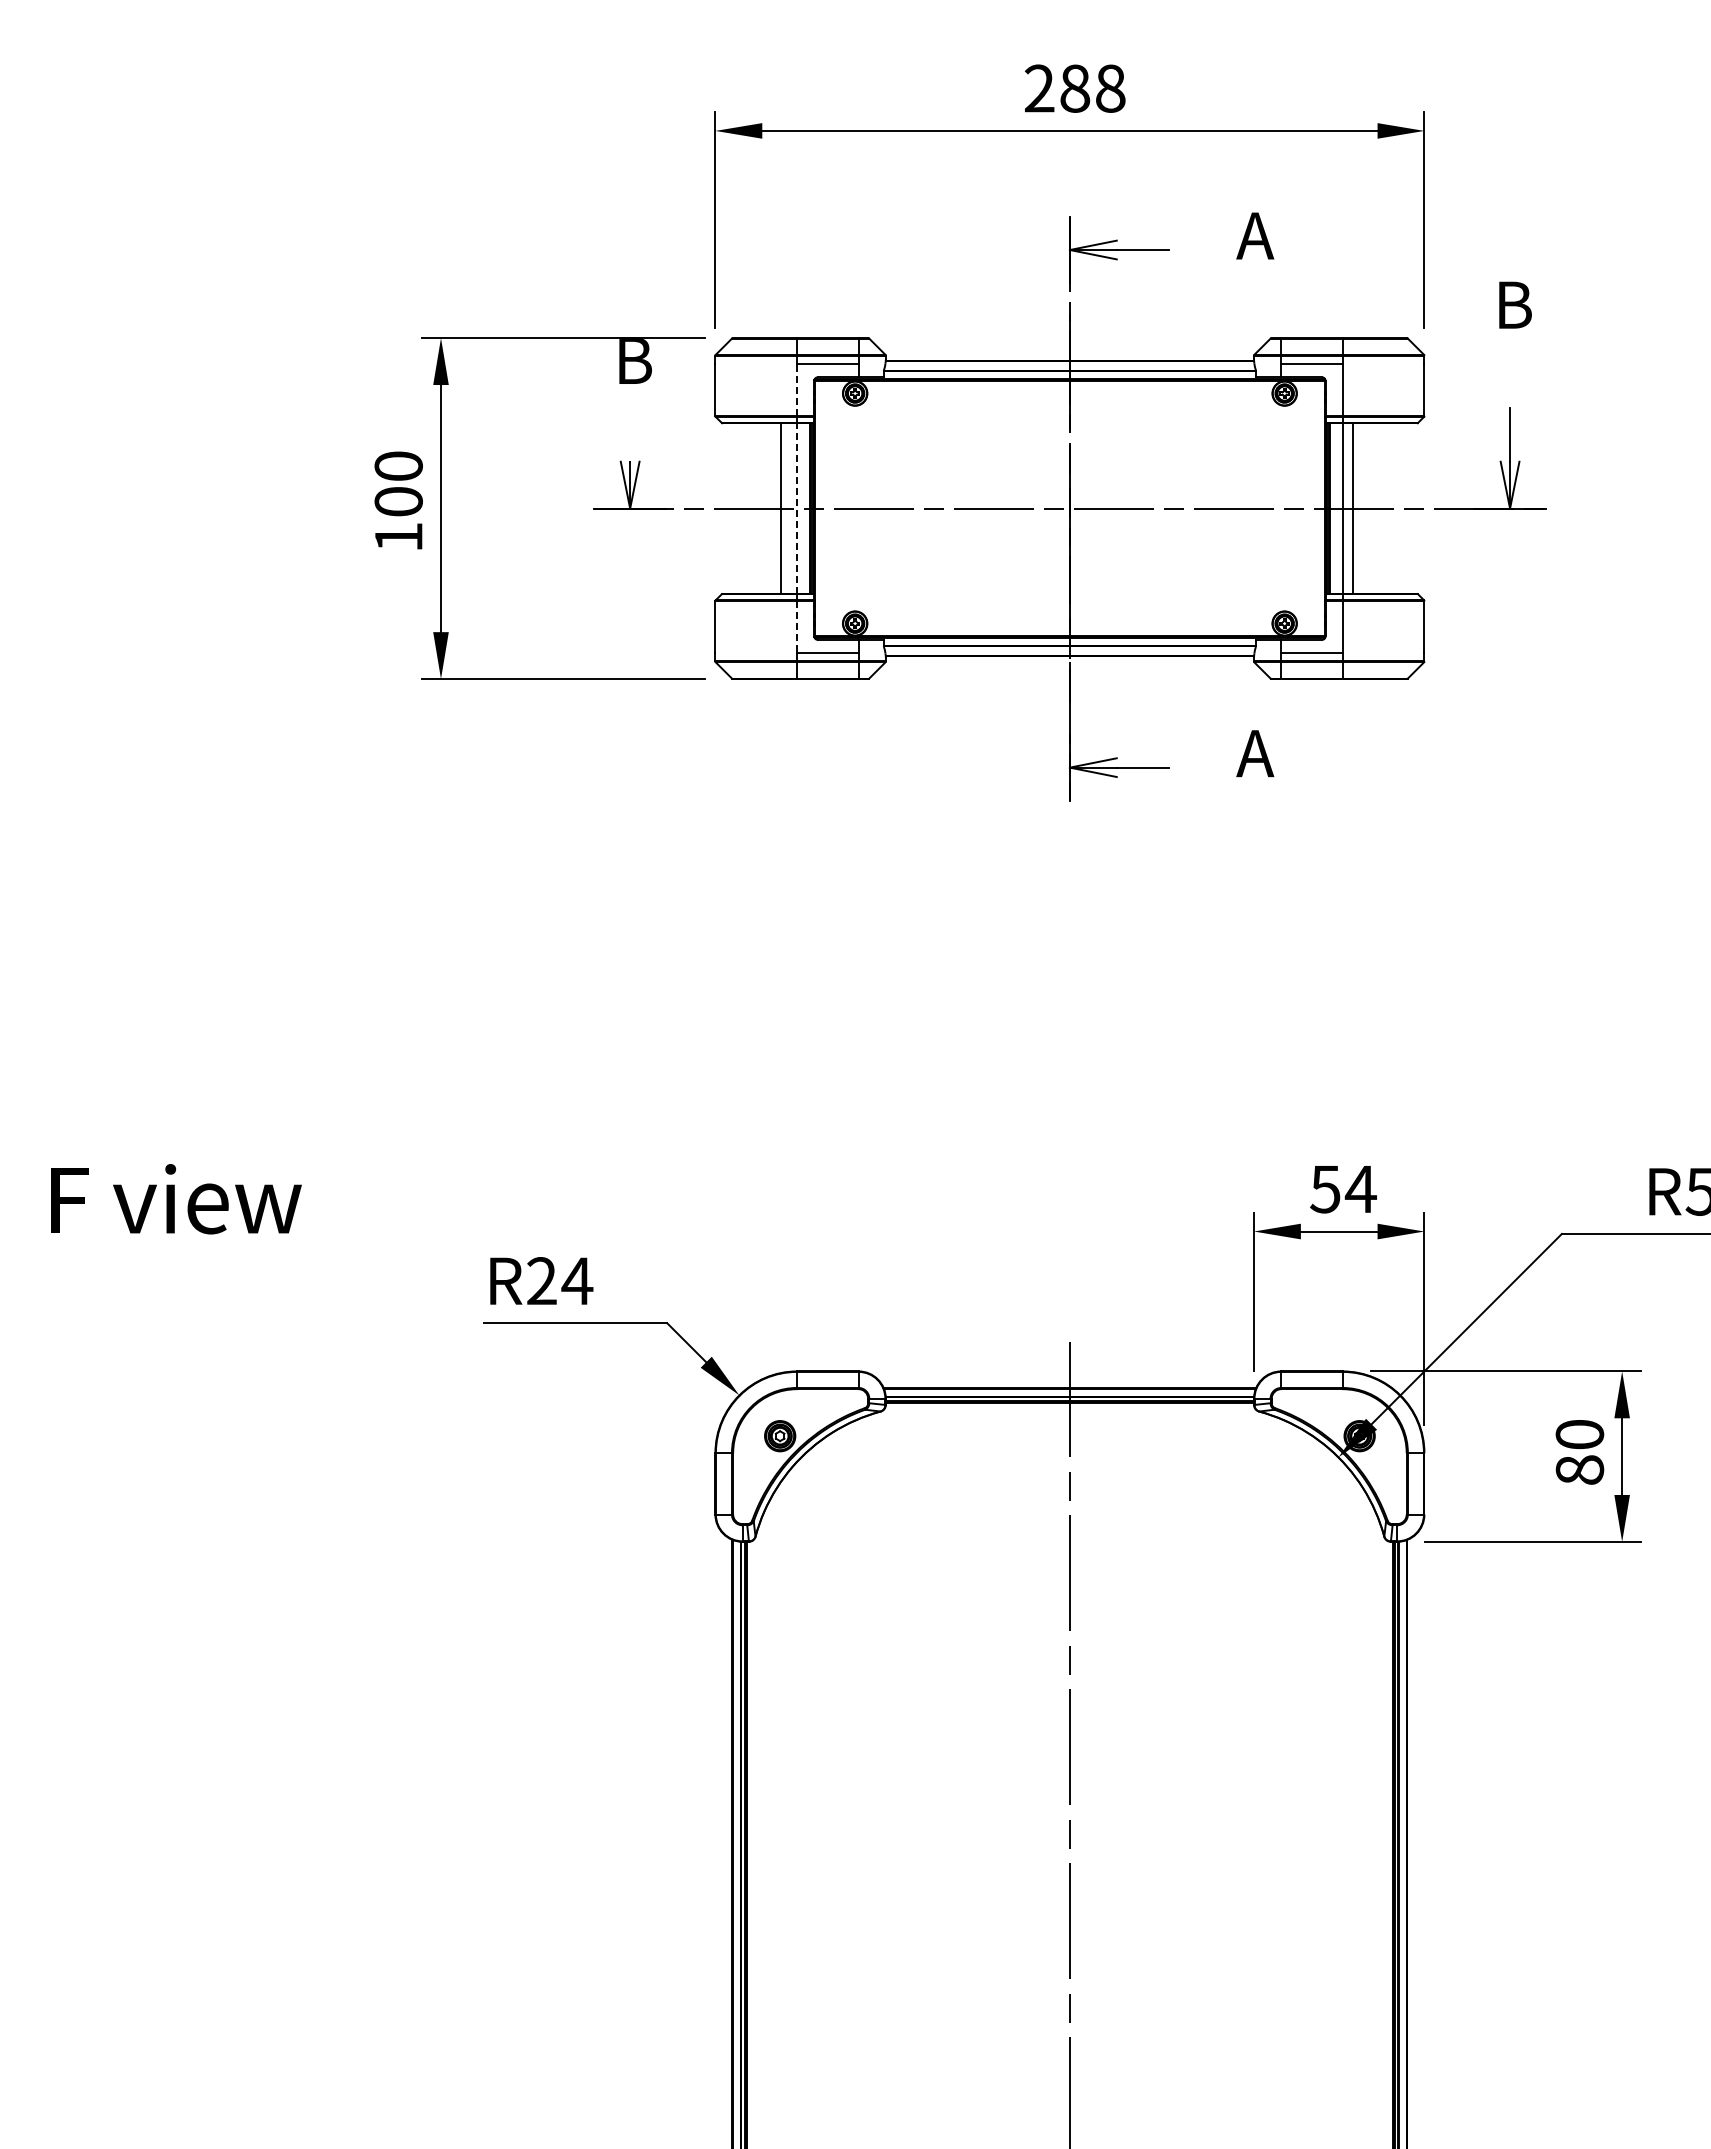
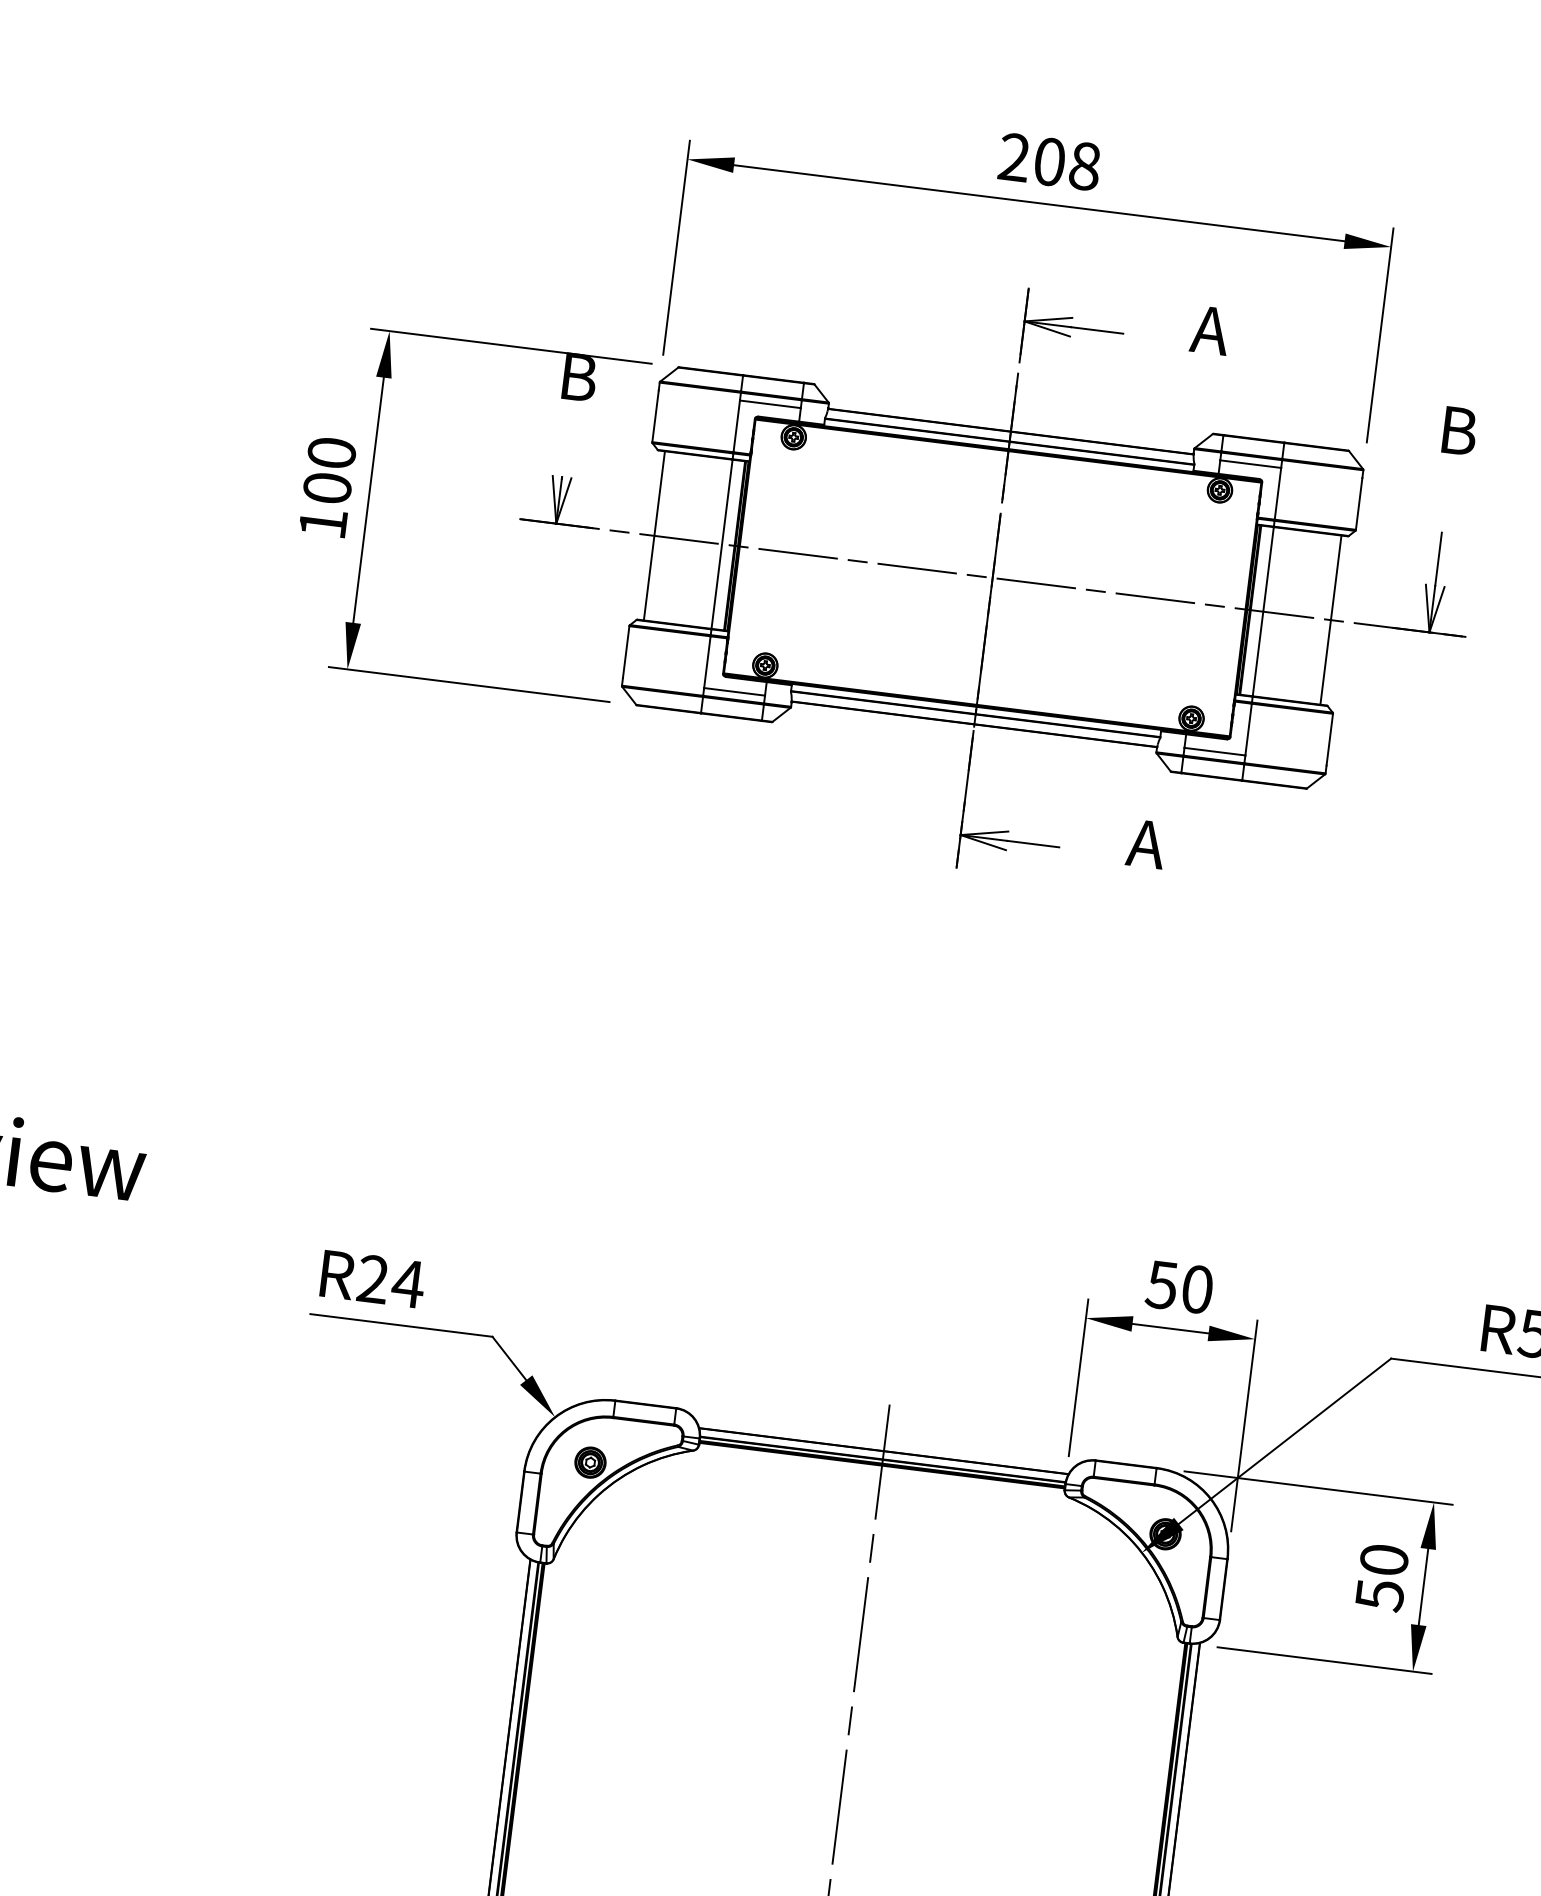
text: (1075, 88) -> (1050, 161), 288 -> 208
line: (797, 389) -> (737, 426), dashed -> solid
line: (781, 508) -> (654, 535), moved
line: (797, 508) -> (722, 544), dashed -> solid
line: (1352, 508) -> (1330, 619), moved
line: (797, 627) -> (707, 662), dashed -> solid
text: (1360, 1189) -> (1196, 1289), 54 -> 50
text: (1579, 1470) -> (1379, 1595), 80 -> 50

